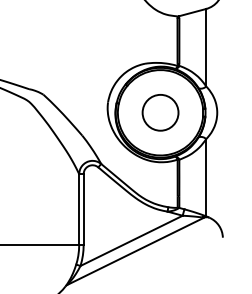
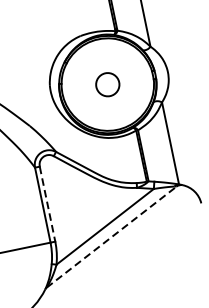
circle: (160, 112) -> (107, 84), size x0.6
line: (83, 210) -> (47, 205), solid -> dashed
line: (135, 251) -> (111, 237), solid -> dashed

